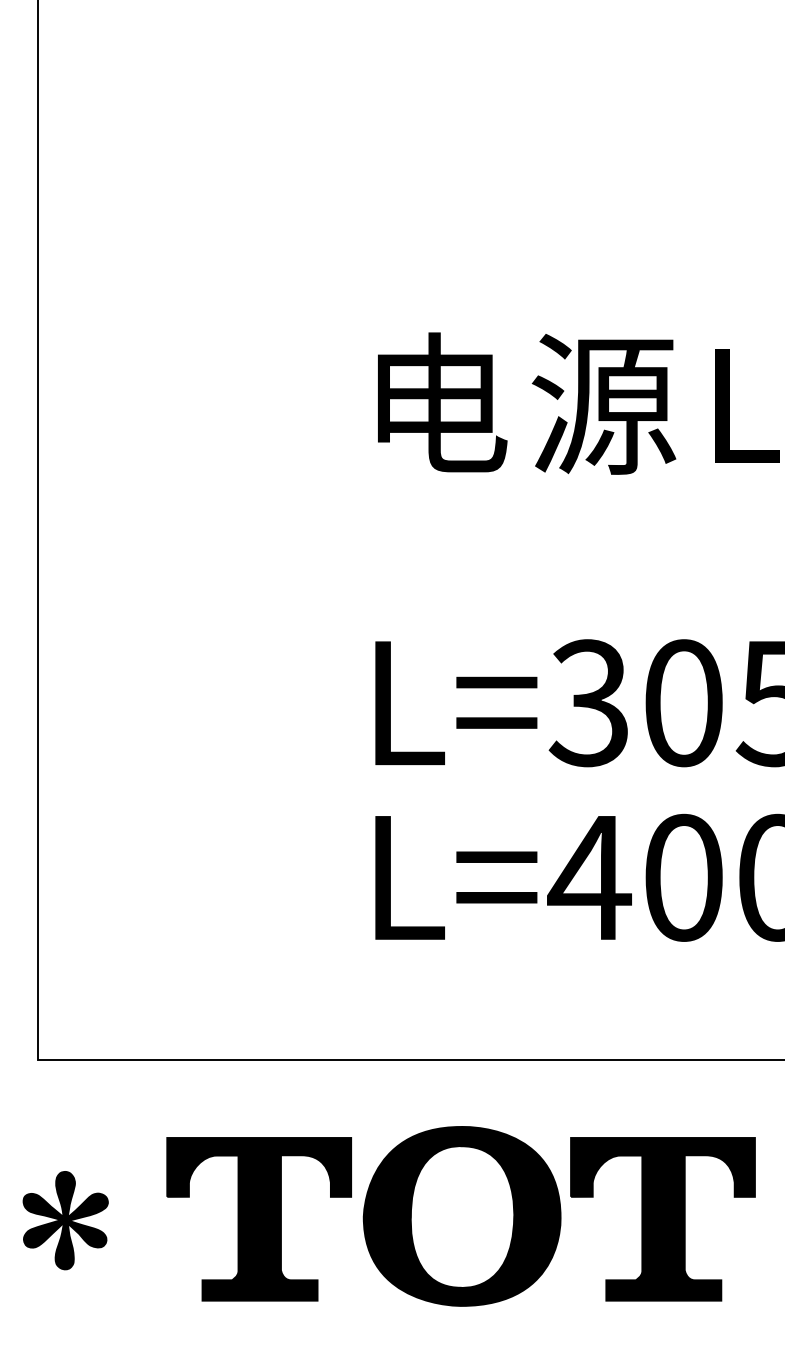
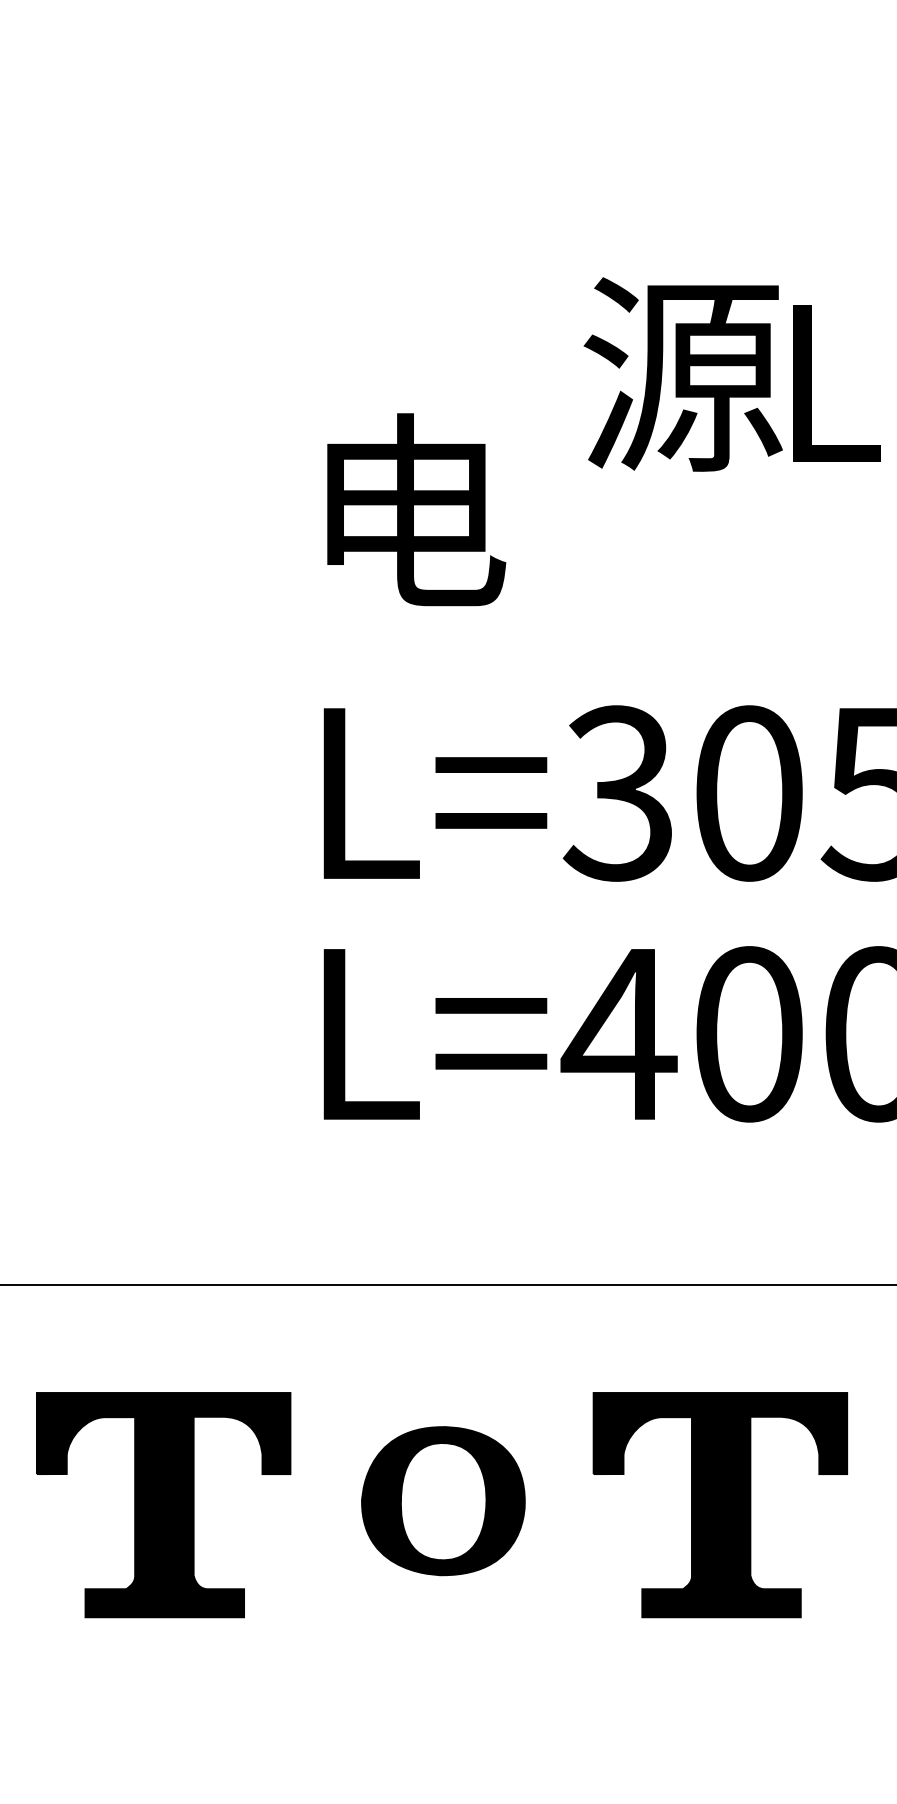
text: (442, 402) -> (416, 509), moved
text: (603, 404) -> (682, 374), moved
part: (461, 1216) -> (442, 1501), size x0.6

